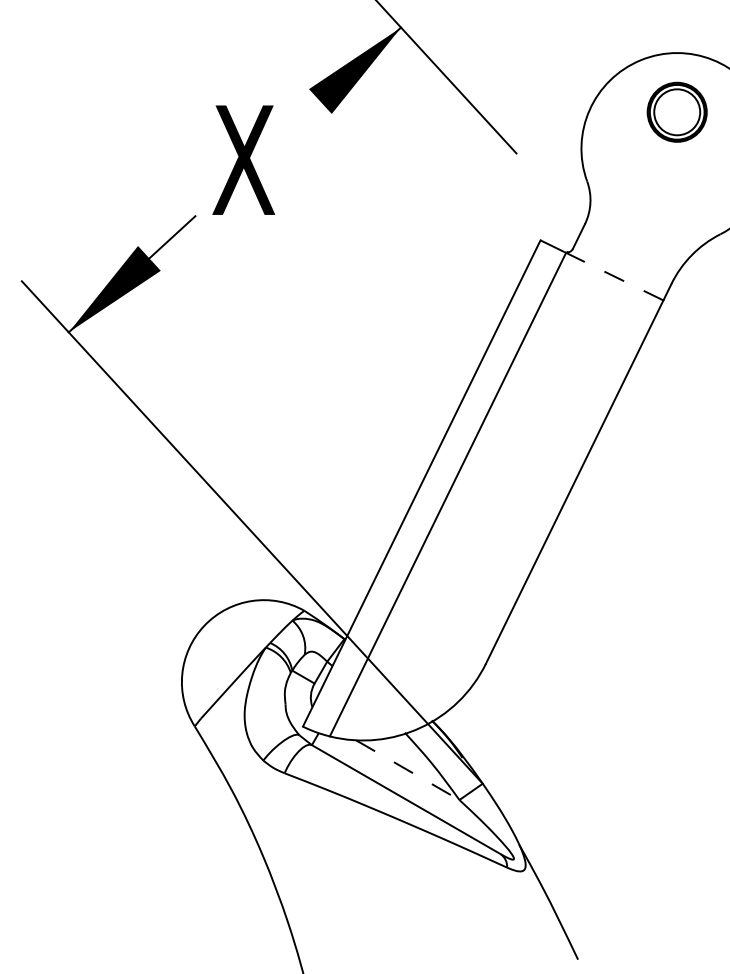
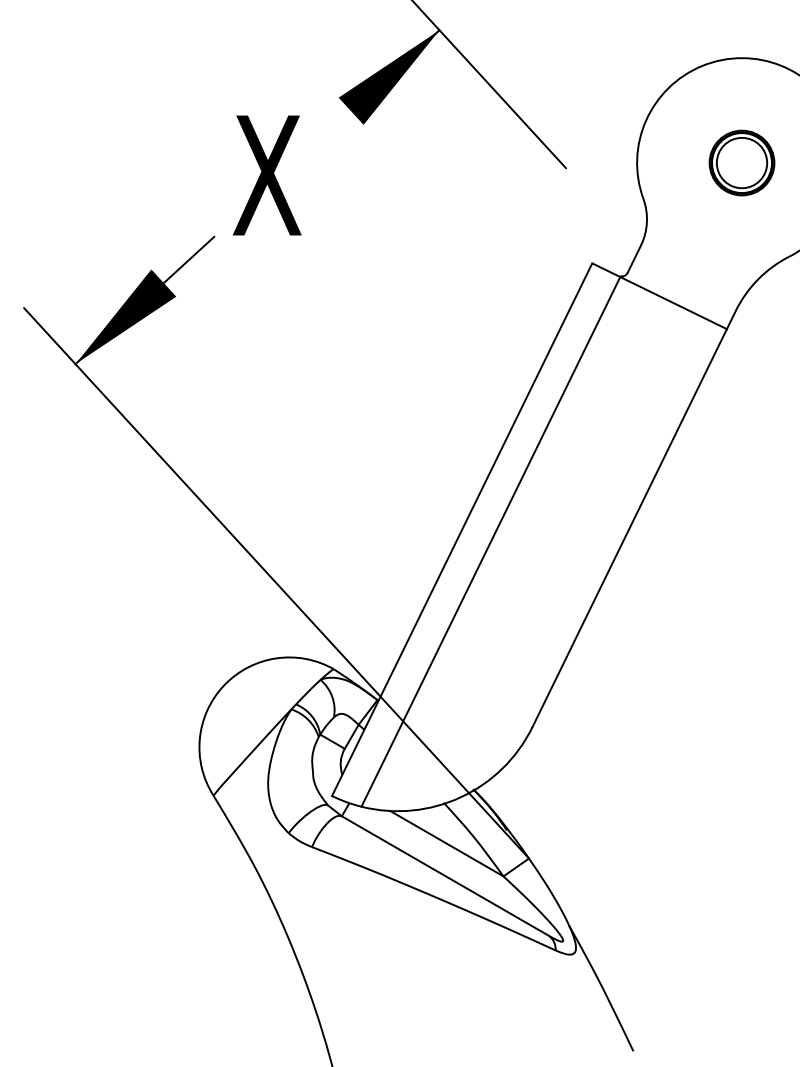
part: (676, 111) -> (741, 162), moved
line: (614, 276) -> (673, 302), dashed -> solid
line: (408, 769) -> (447, 843), dashed -> solid

